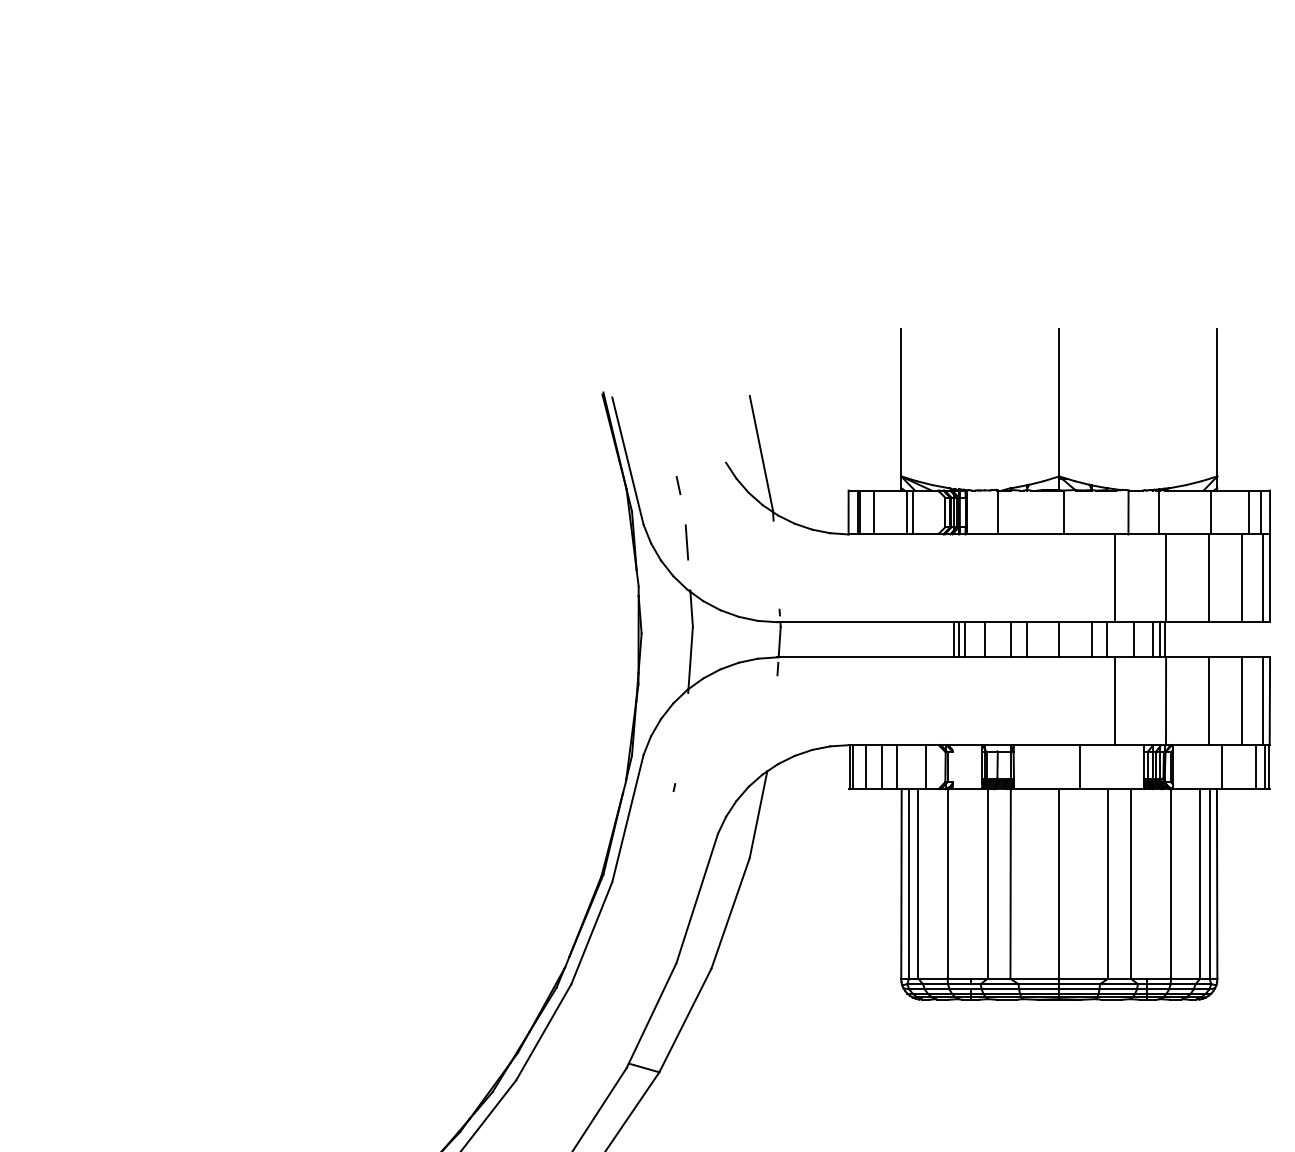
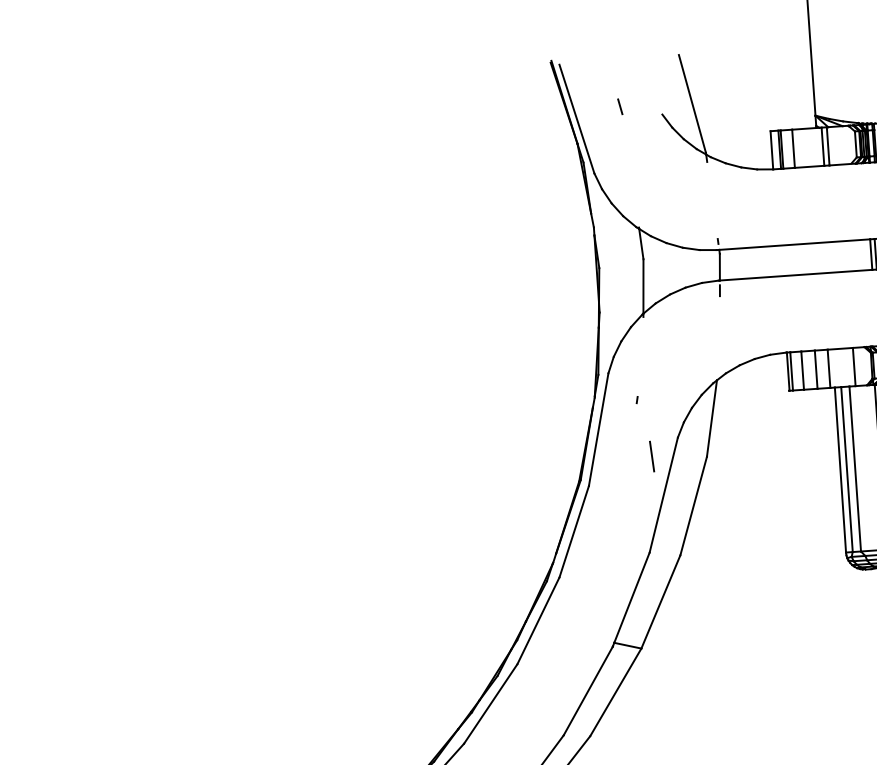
line: (678, 485) -> (620, 106), moved
line: (686, 542) -> (651, 456), moved

